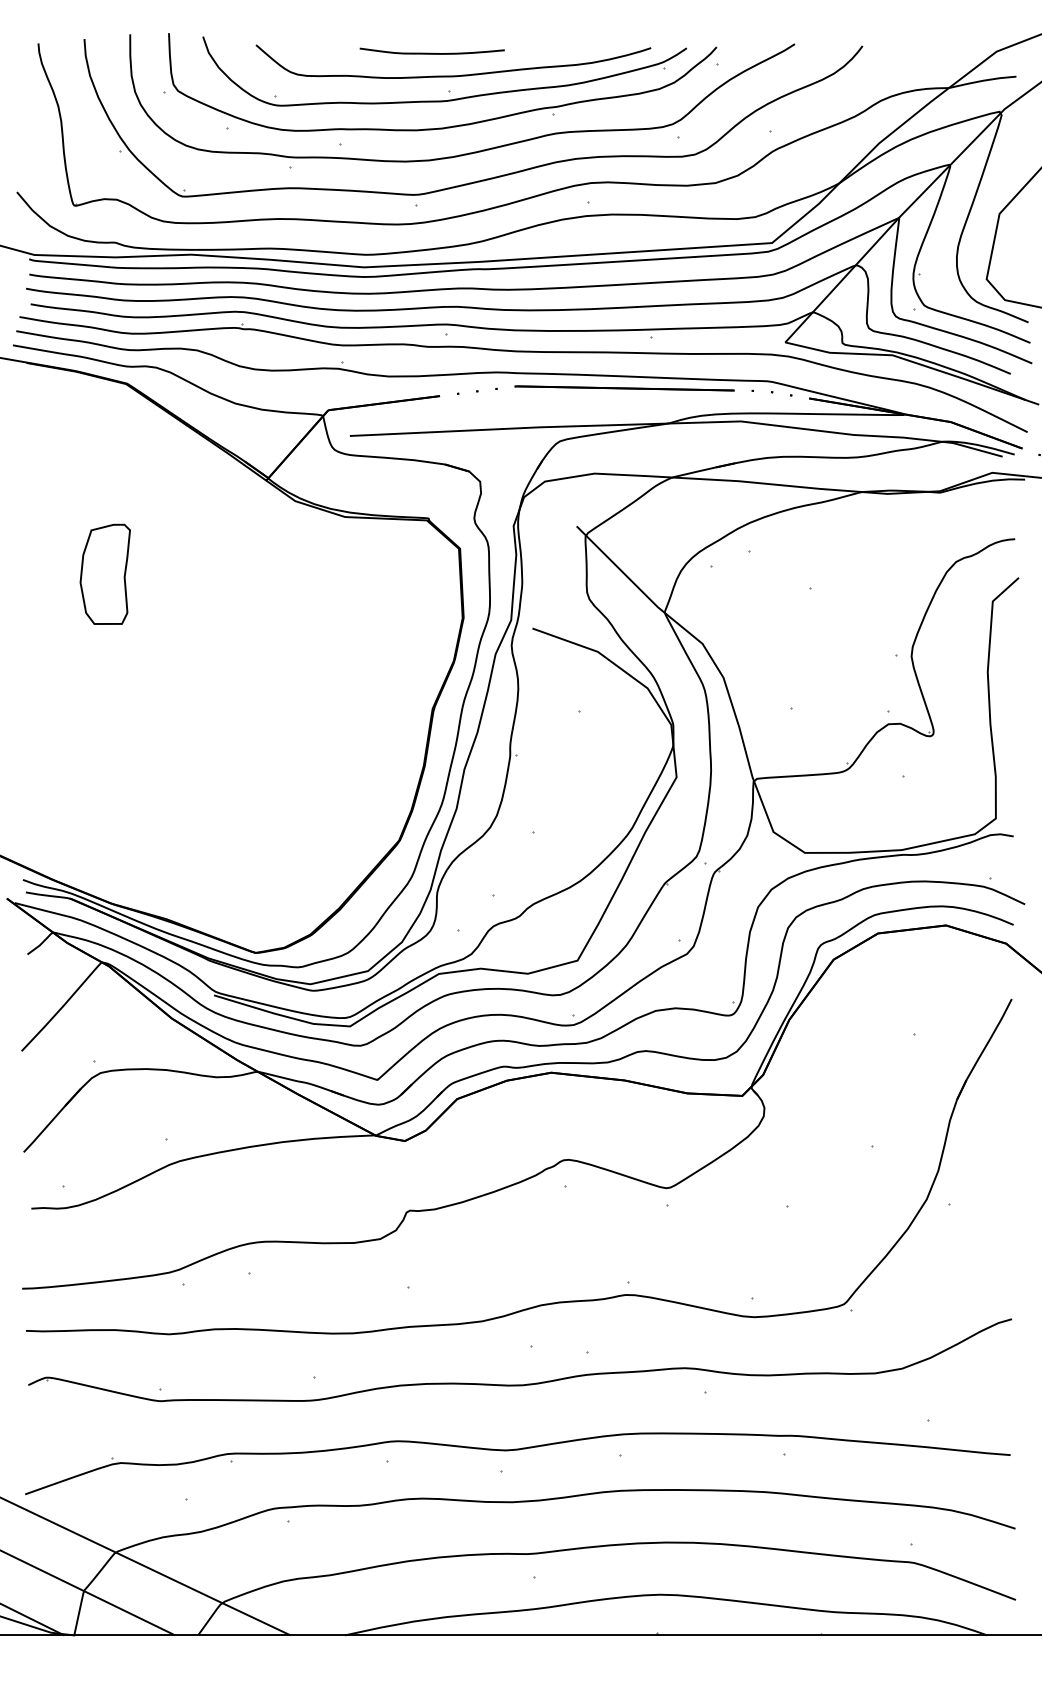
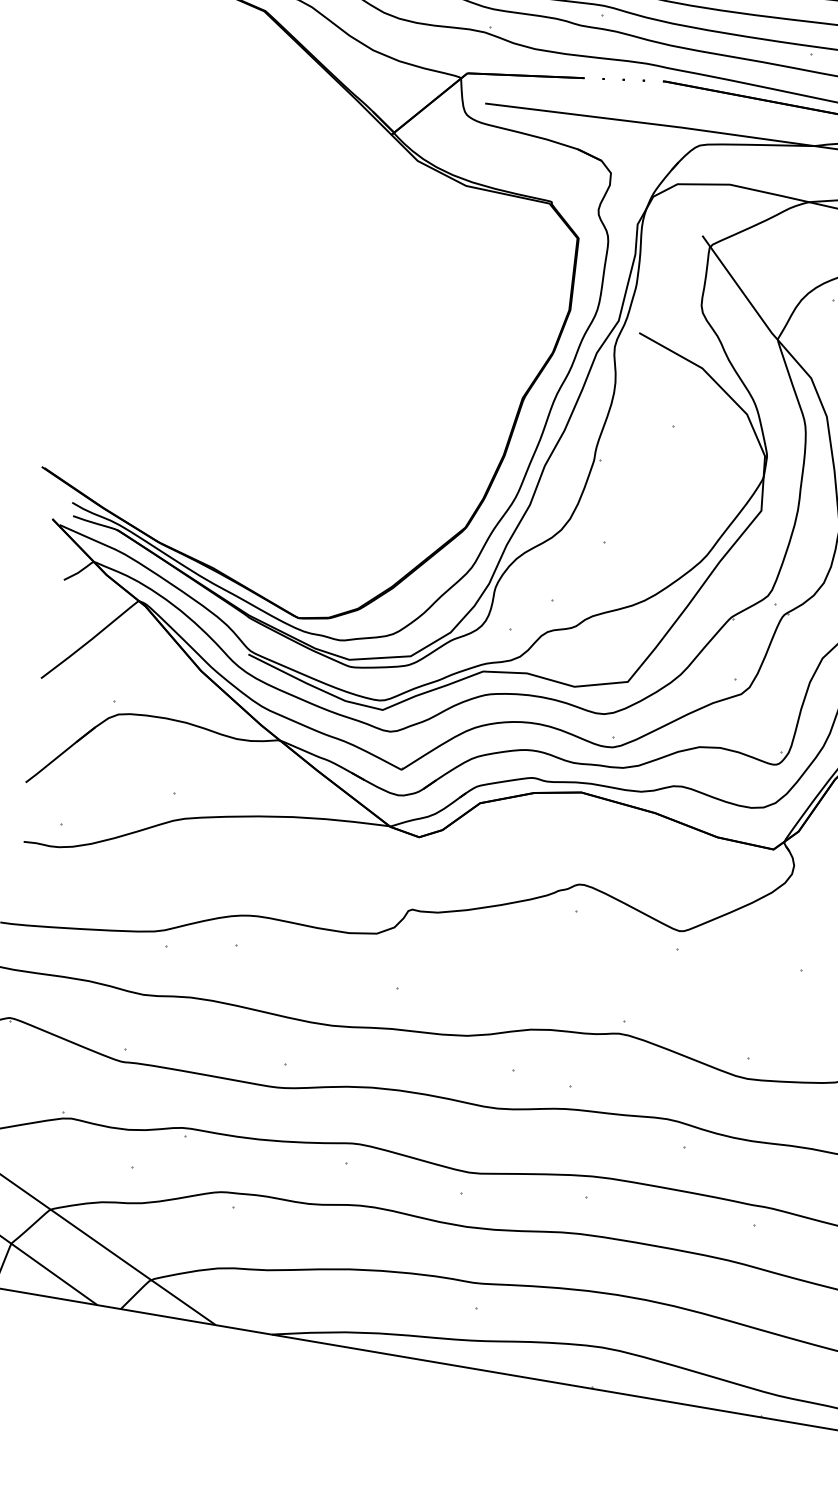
part: (104, 573) -> (209, 202), removed

